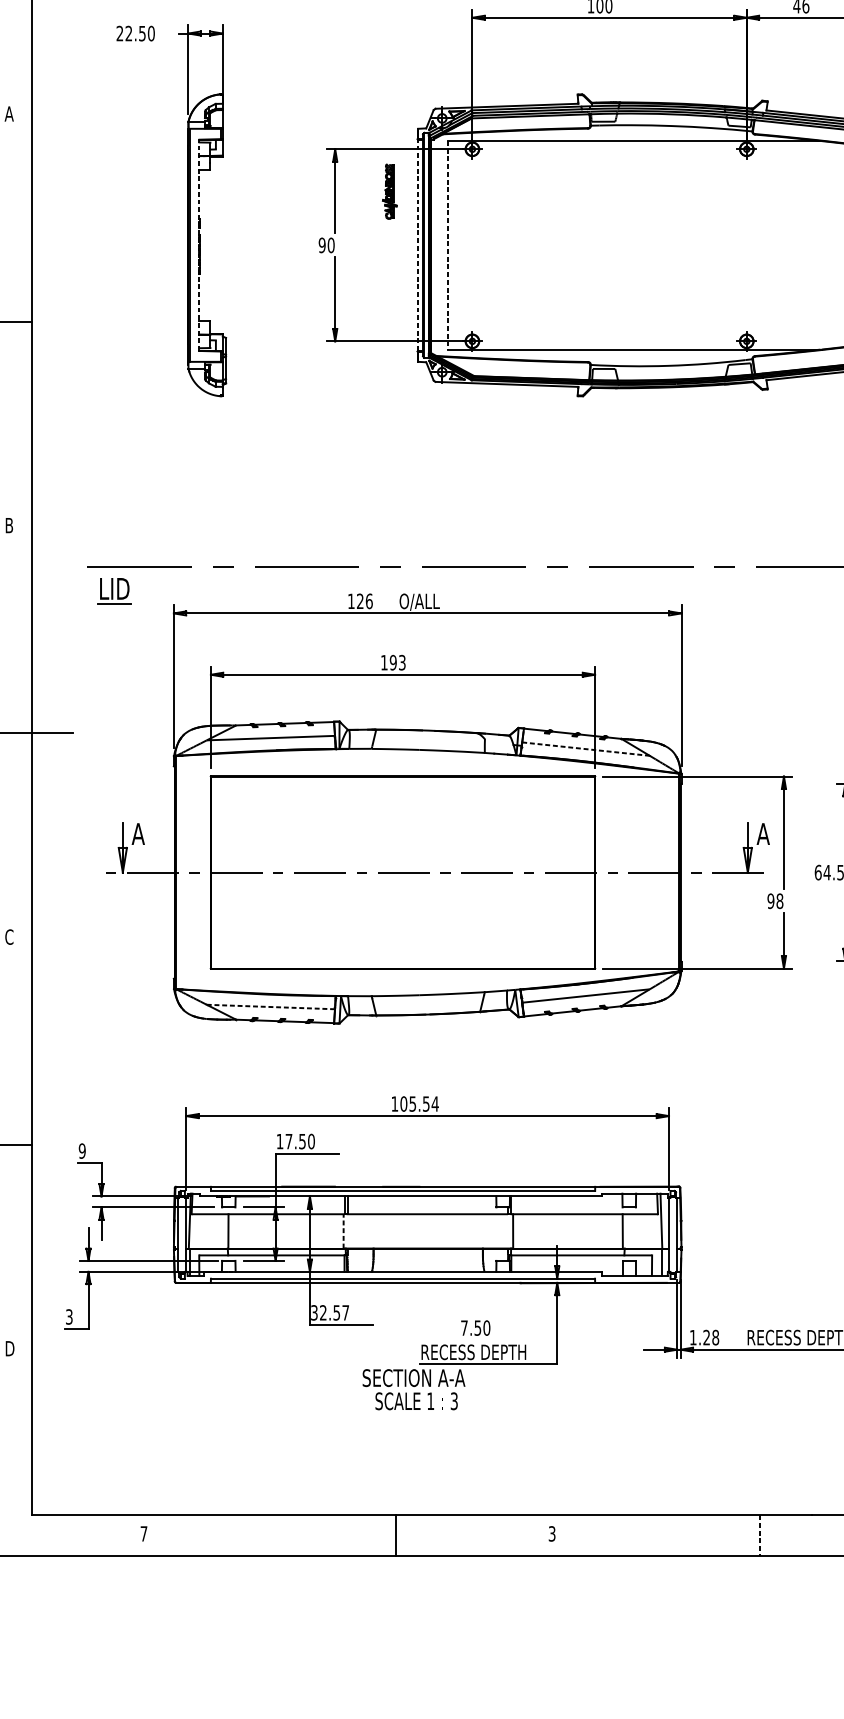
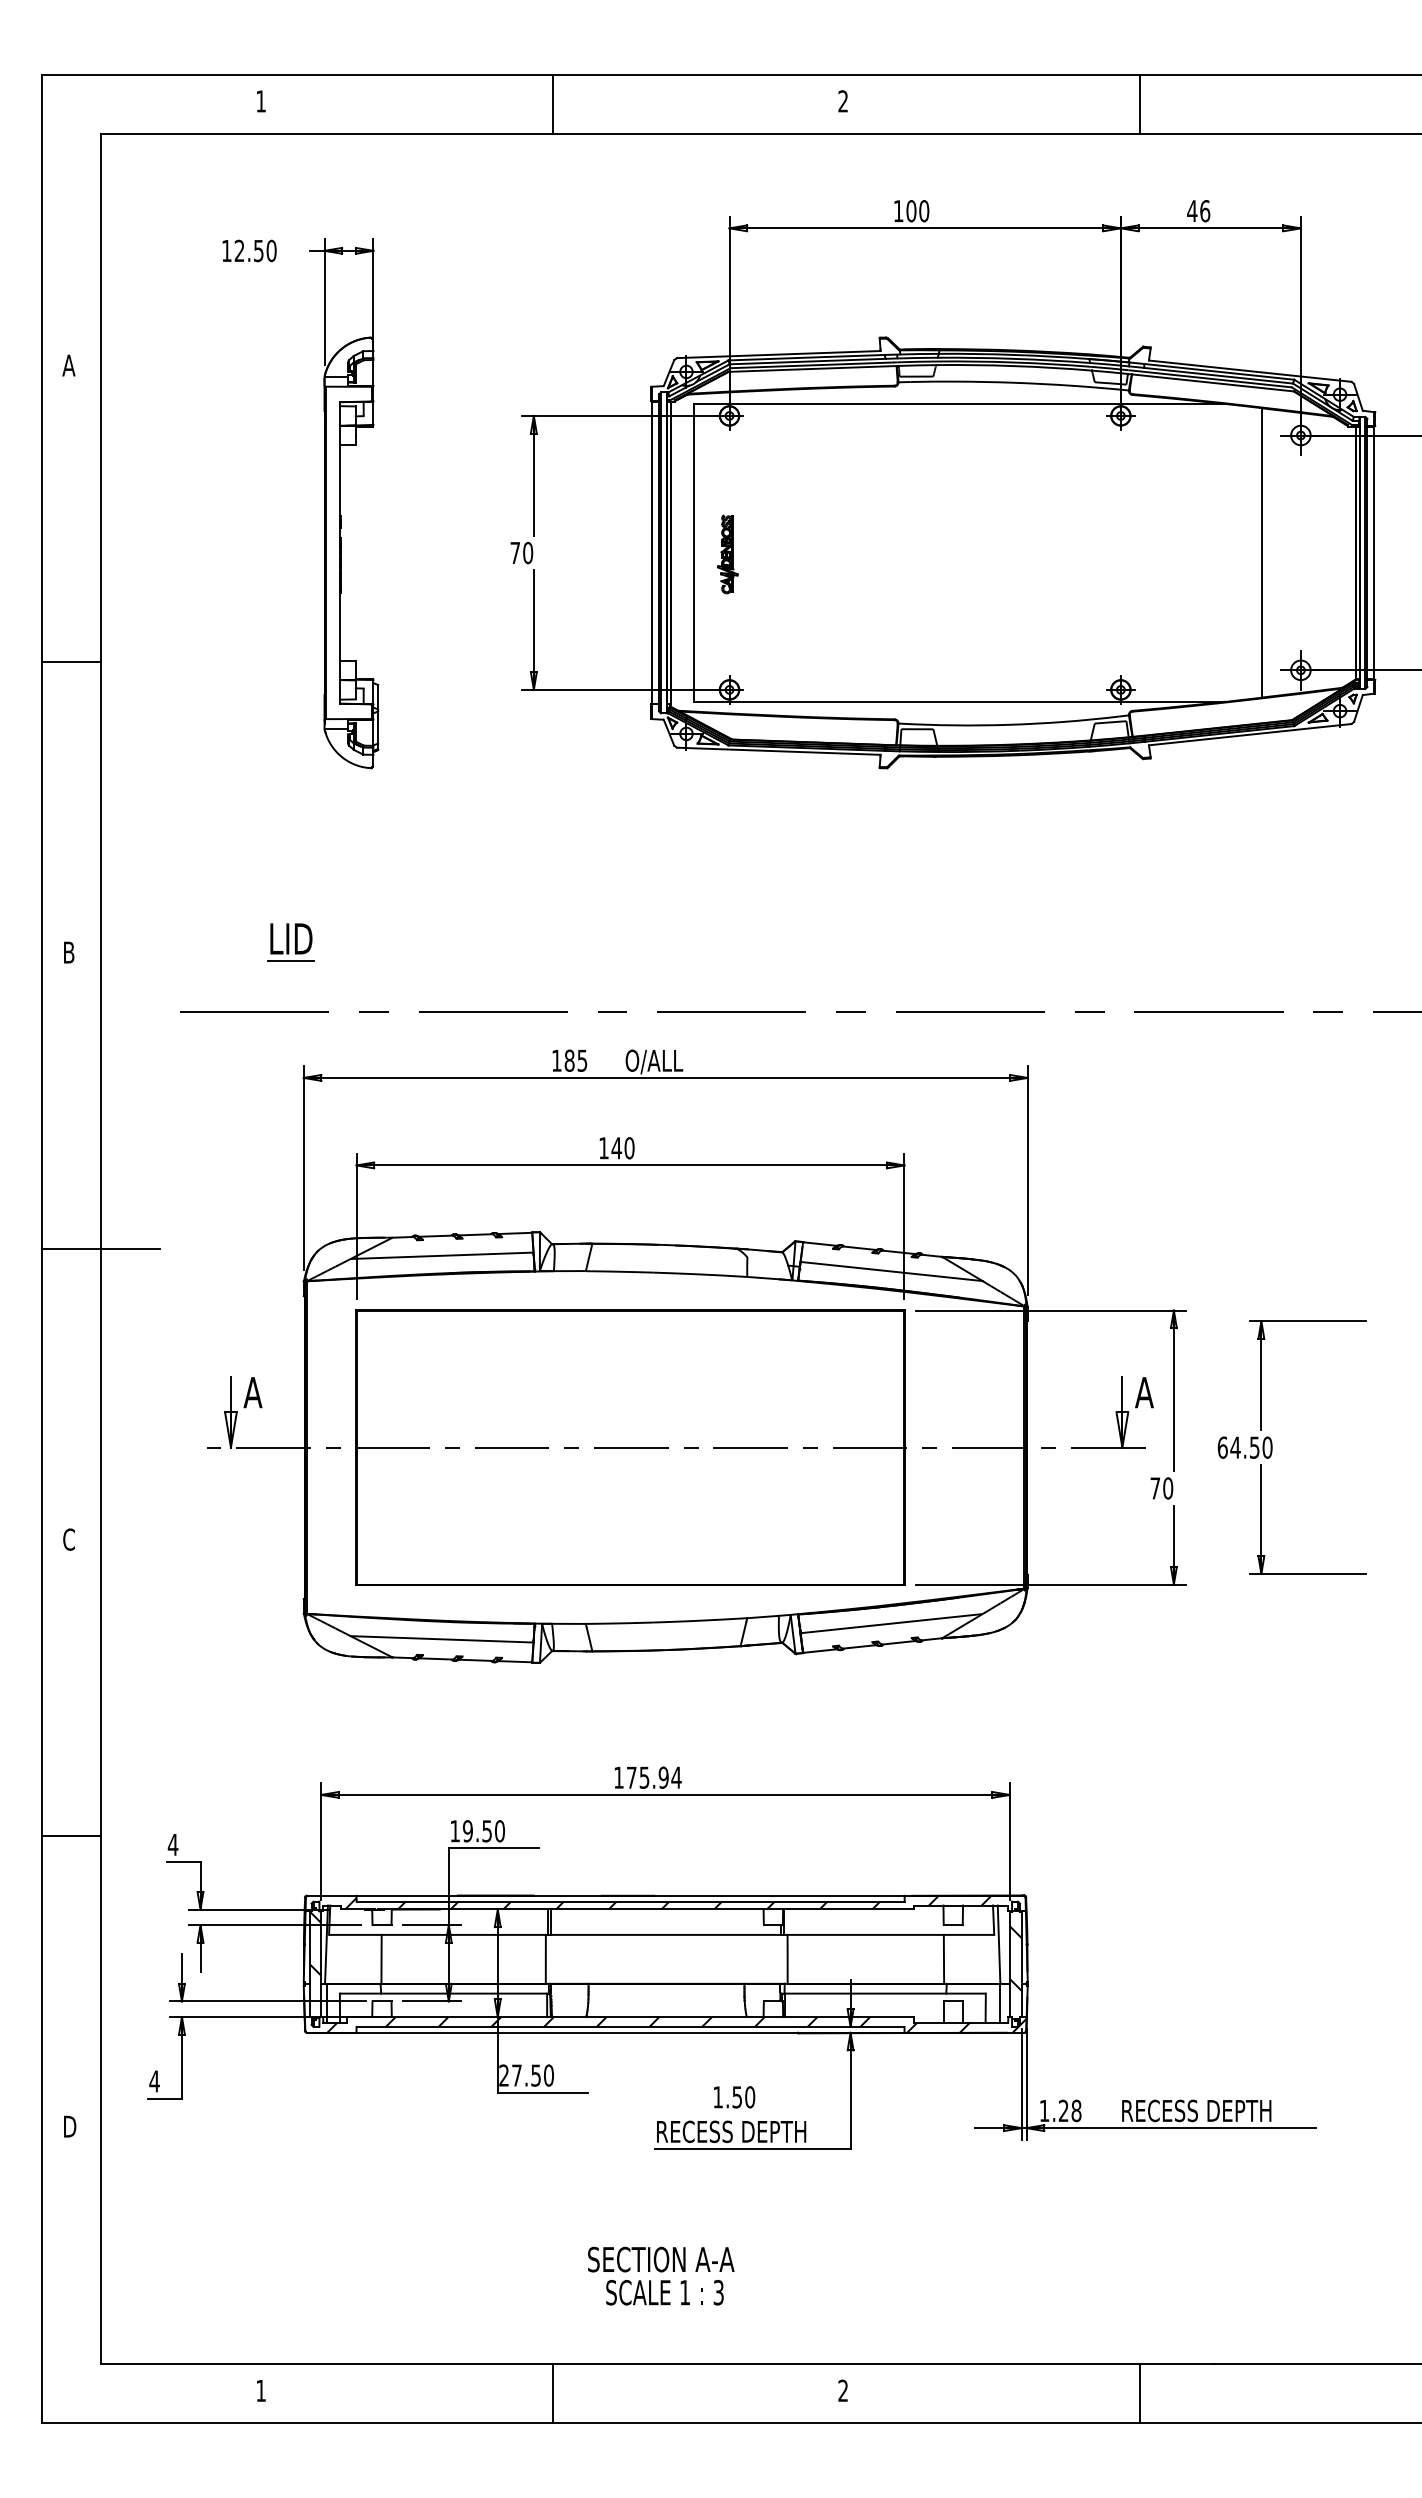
text: (119, 33) -> (226, 250), 22.50 -> 12.50
part: (389, 191) -> (727, 554), moved
line: (199, 245) -> (340, 552), dashed -> solid
text: (322, 245) -> (515, 552), 90 -> 70
line: (418, 245) -> (652, 552), dashed -> solid
line: (447, 245) -> (694, 552), dashed -> solid
part: (114, 591) -> (290, 942), moved
text: (364, 601) -> (575, 1060), 126 -> 185
text: (397, 662) -> (622, 1148), 193 -> 140
line: (585, 749) -> (891, 1271), dashed -> solid
text: (775, 901) -> (1161, 1488), 98 -> 70
line: (271, 1007) -> (442, 1639), dashed -> solid
text: (414, 1103) -> (647, 1777), 105.54 -> 175.94
text: (288, 1141) -> (467, 1831), 17.50 -> 19.50
text: (81, 1150) -> (172, 1844), 9 -> 4
hatch: (429, 1191) -> (668, 1902), added
line: (343, 1230) -> (545, 1958), dashed -> solid
hatch: (672, 1230) -> (1015, 1958), added
hatch: (182, 1234) -> (315, 1964), added
hatch: (435, 1277) -> (676, 2024), added
text: (330, 1312) -> (526, 2075), 32.57 -> 27.50
text: (69, 1317) -> (154, 2081), 3 -> 4
text: (463, 1328) -> (717, 2097), 7.50 -> 1.50
text: (414, 1389) -> (661, 2275), moved
text: (143, 1533) -> (260, 2390), 7 -> 1
text: (552, 1534) -> (843, 2391), 3 -> 2
line: (395, 1535) -> (553, 2393), moved
line: (760, 1536) -> (1140, 2394), dashed -> solid

